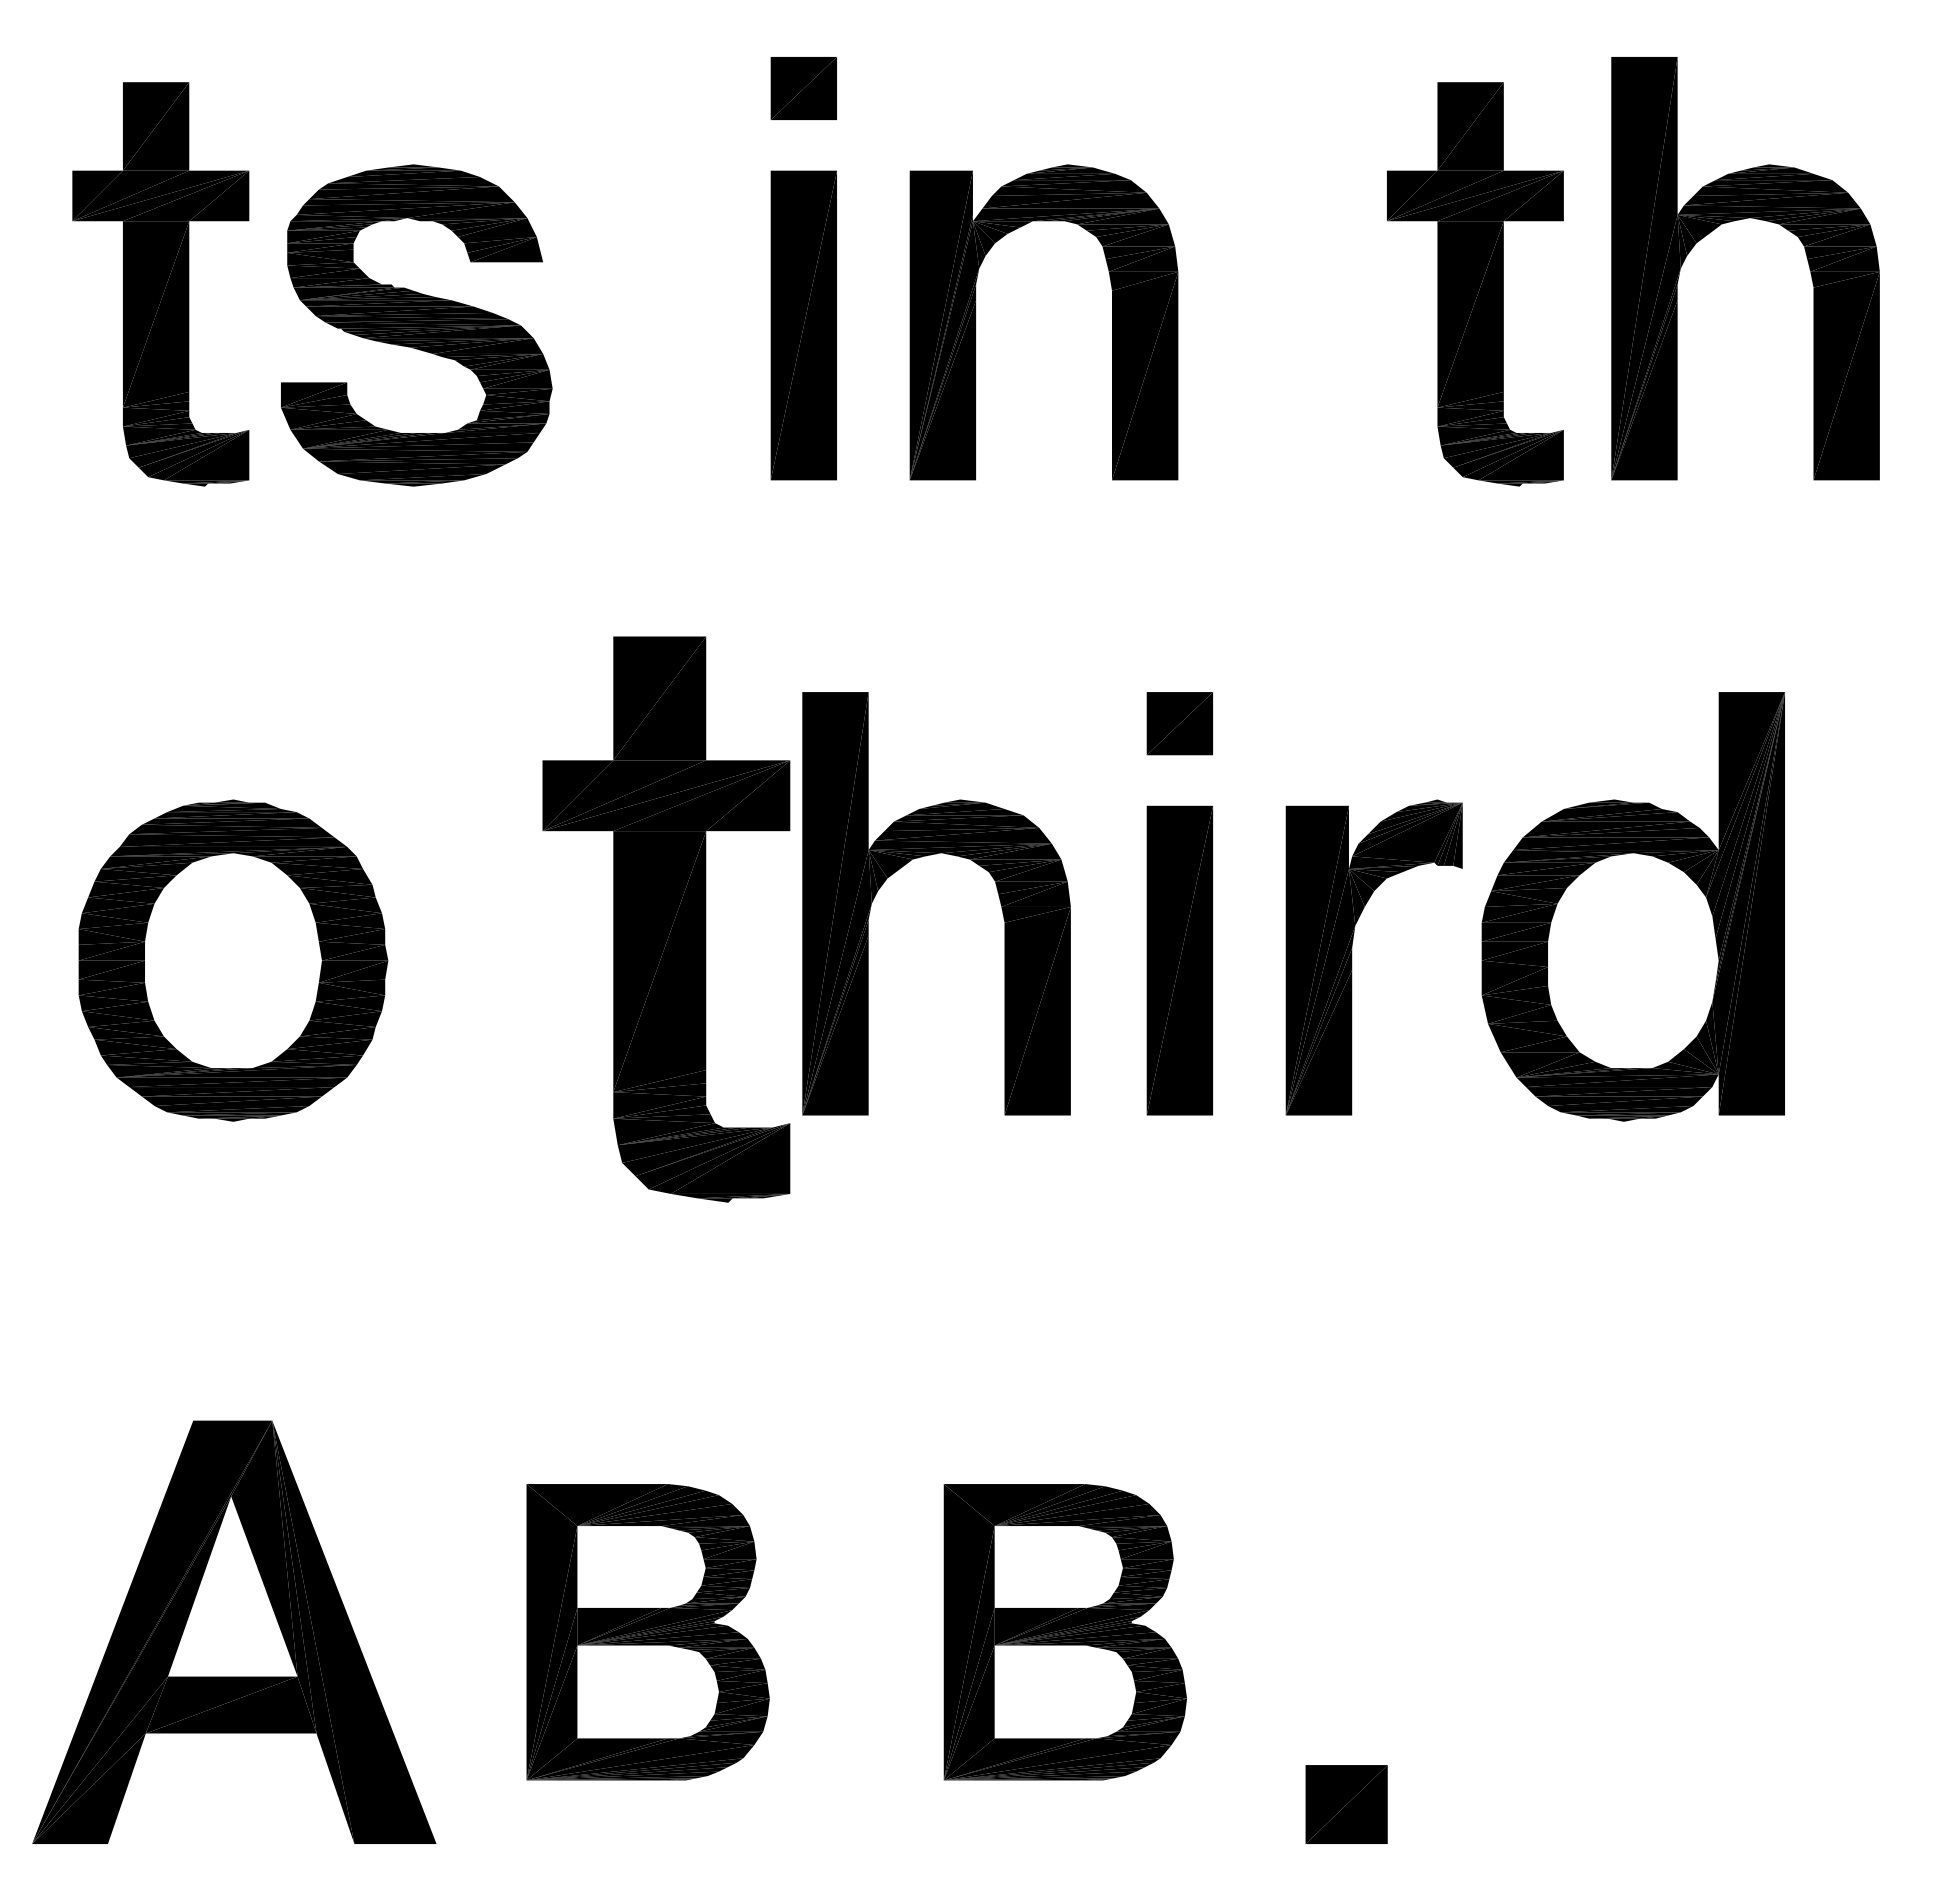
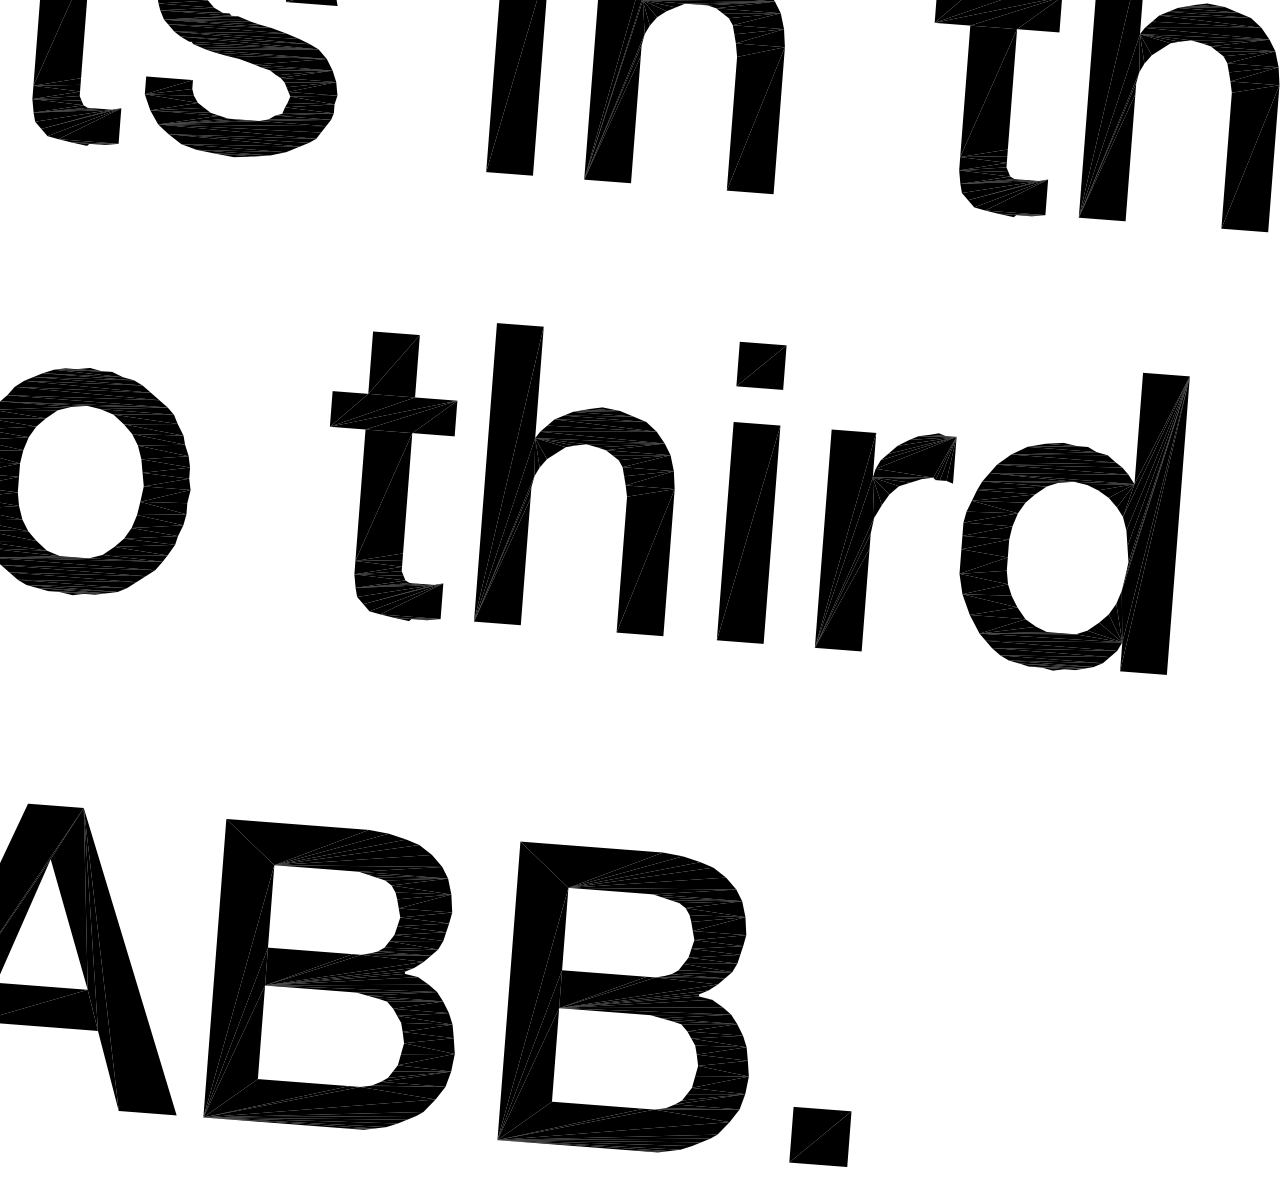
part: (666, 919) -> (388, 476), size x0.71
part: (647, 1631) -> (336, 977), size x1.43
part: (1065, 1631) -> (631, 999), size x1.43

